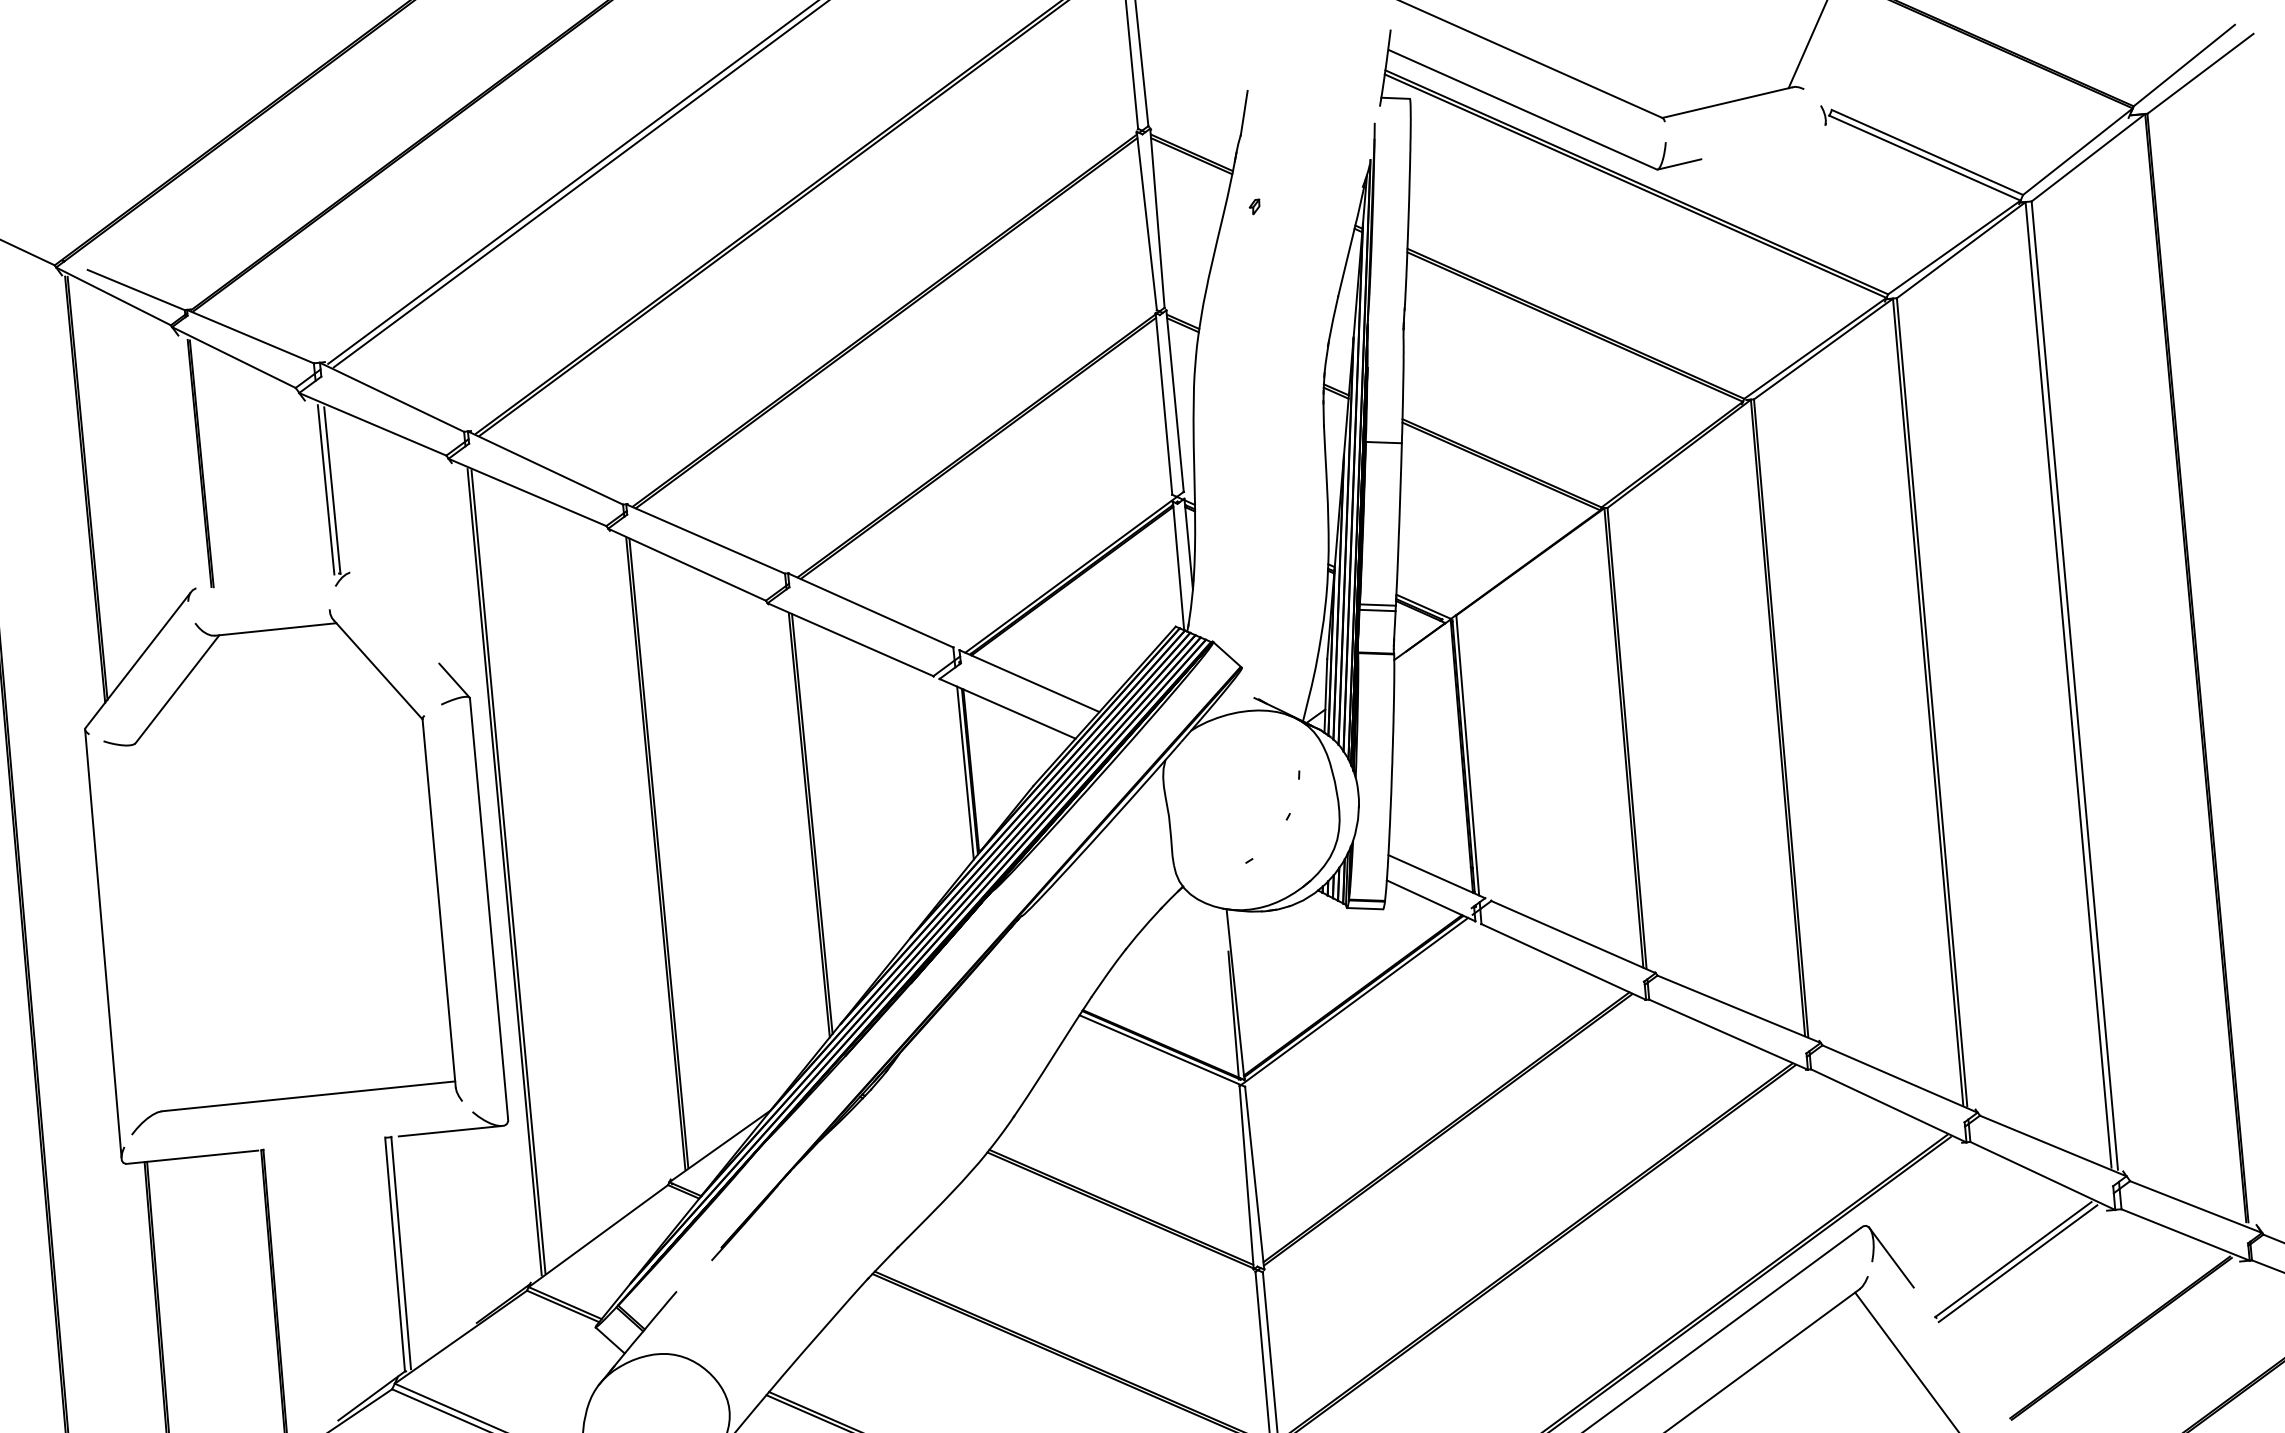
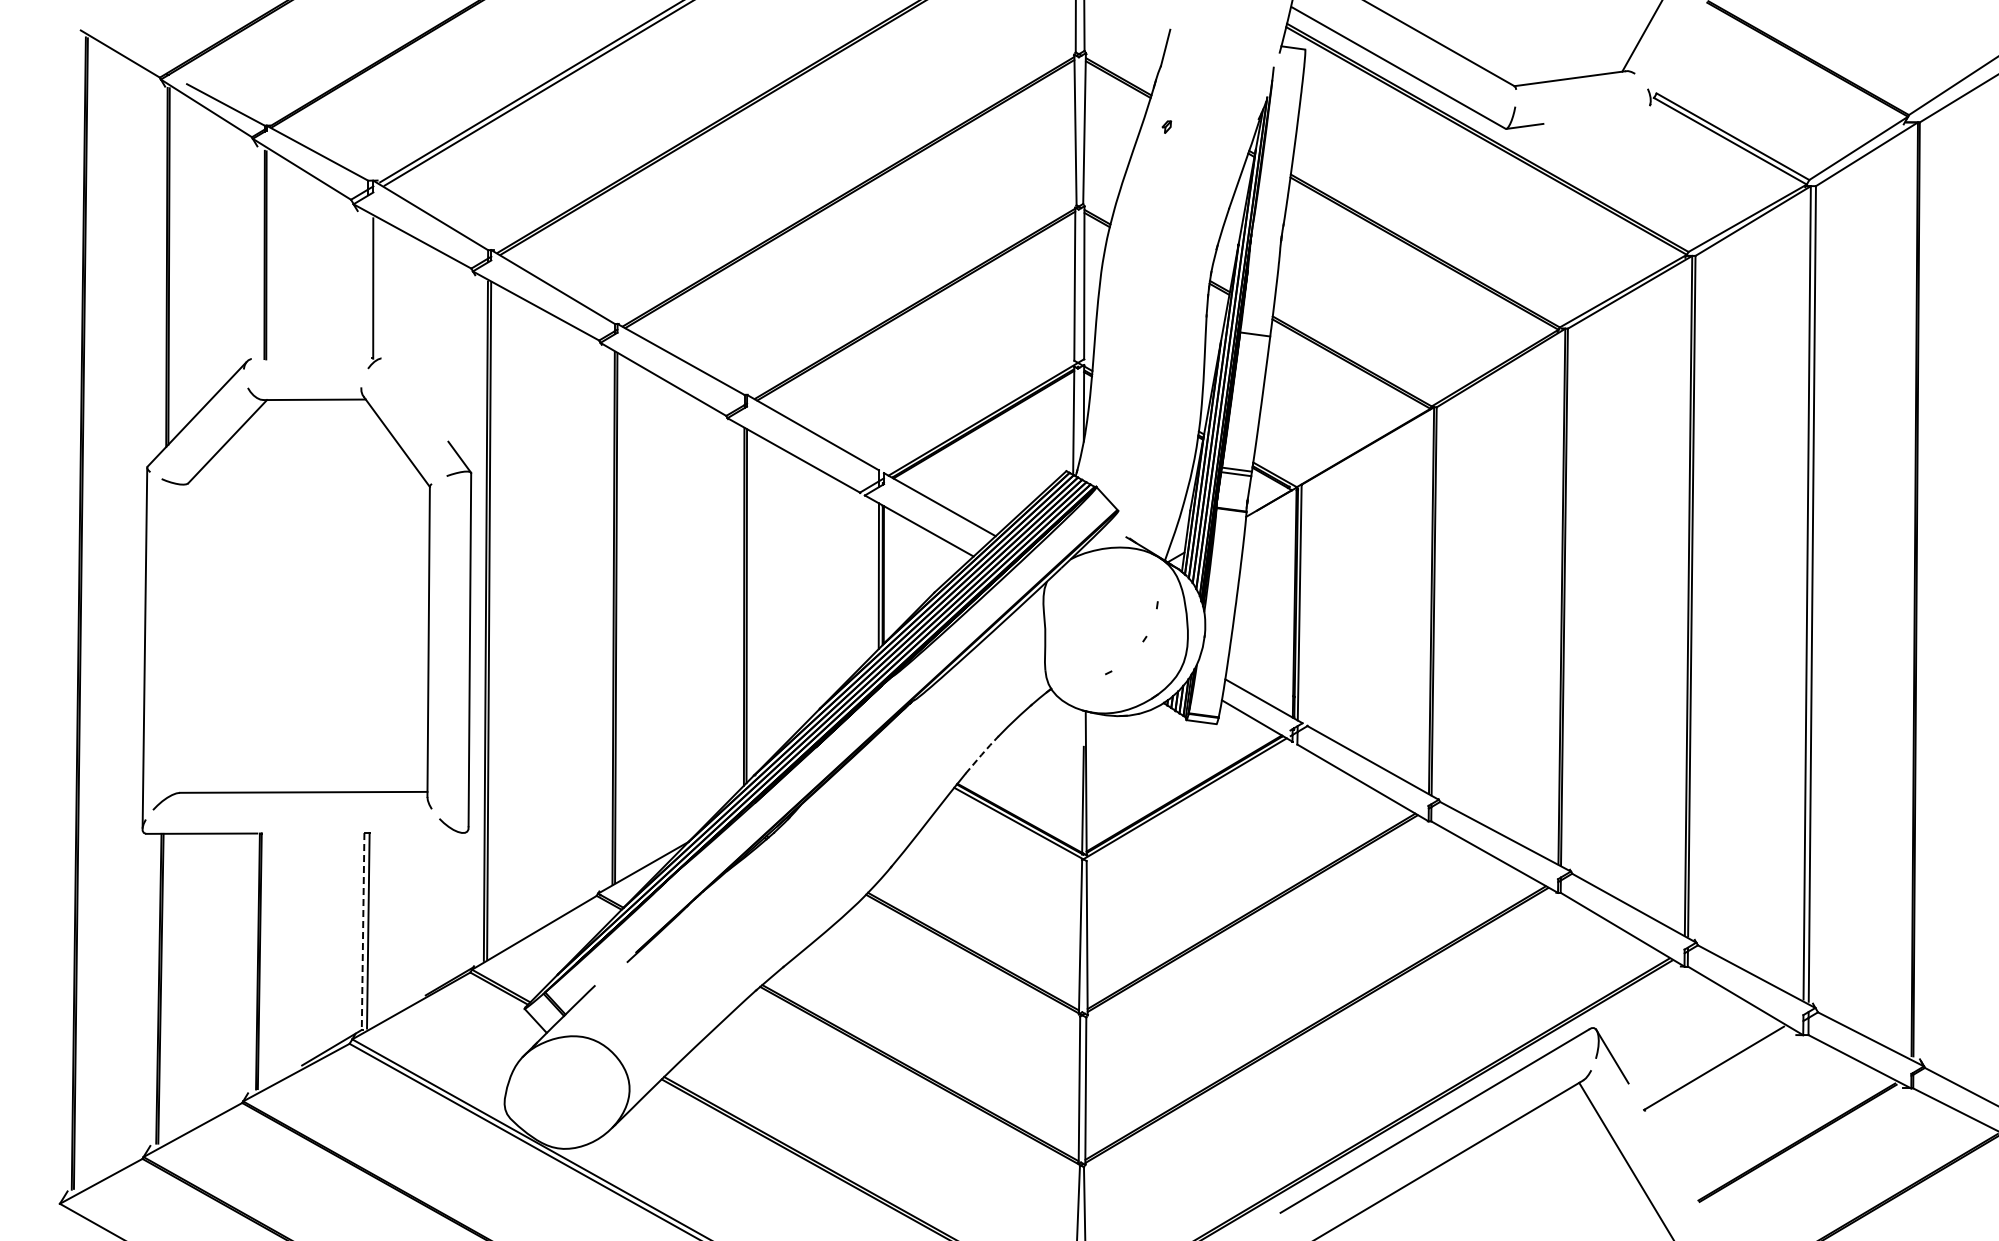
line: (326, 488) -> (368, 286), removed
line: (1109, 972) -> (982, 754), solid -> dashed
line: (449, 1130) -> (418, 832), removed
line: (395, 1255) -> (363, 932), solid -> dashed
line: (2017, 1263) -> (1717, 1071), removed

